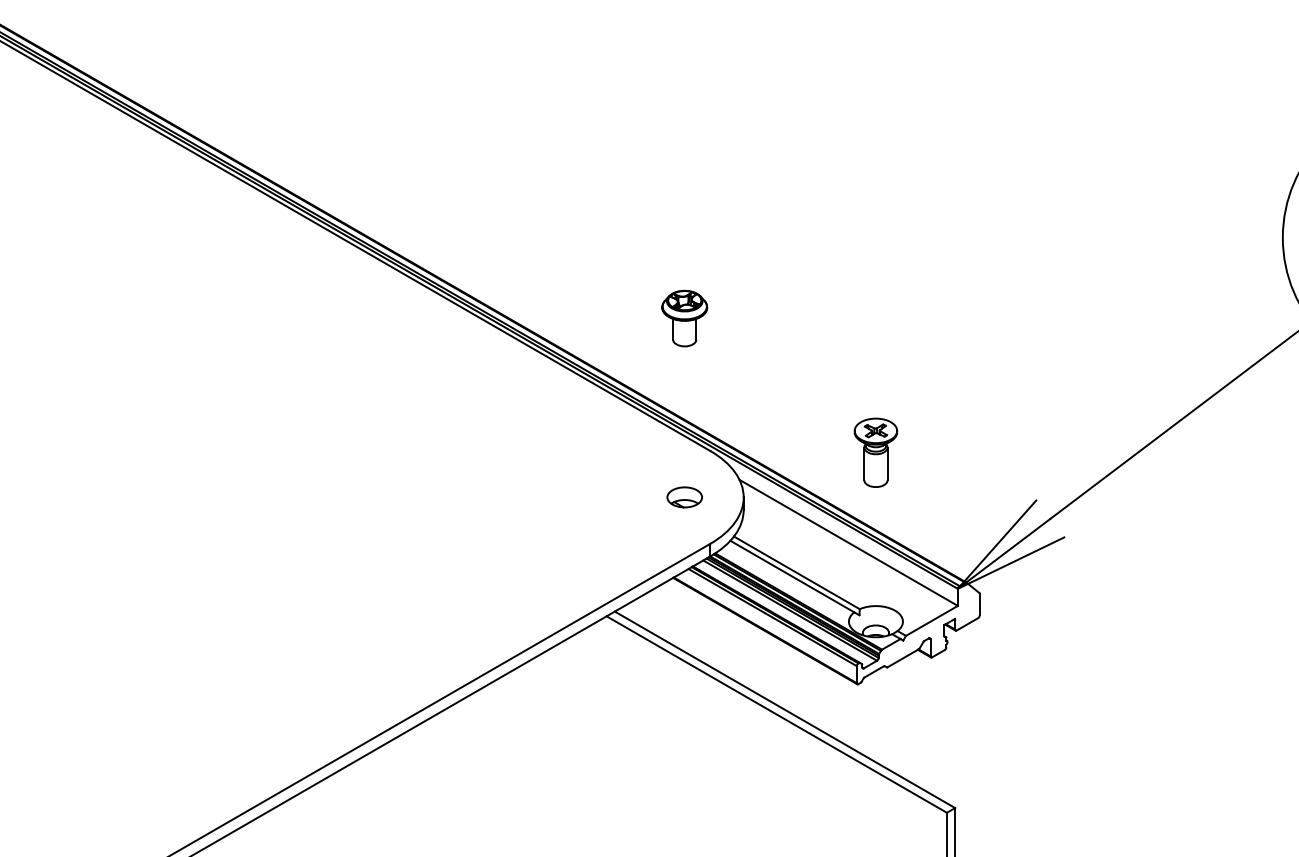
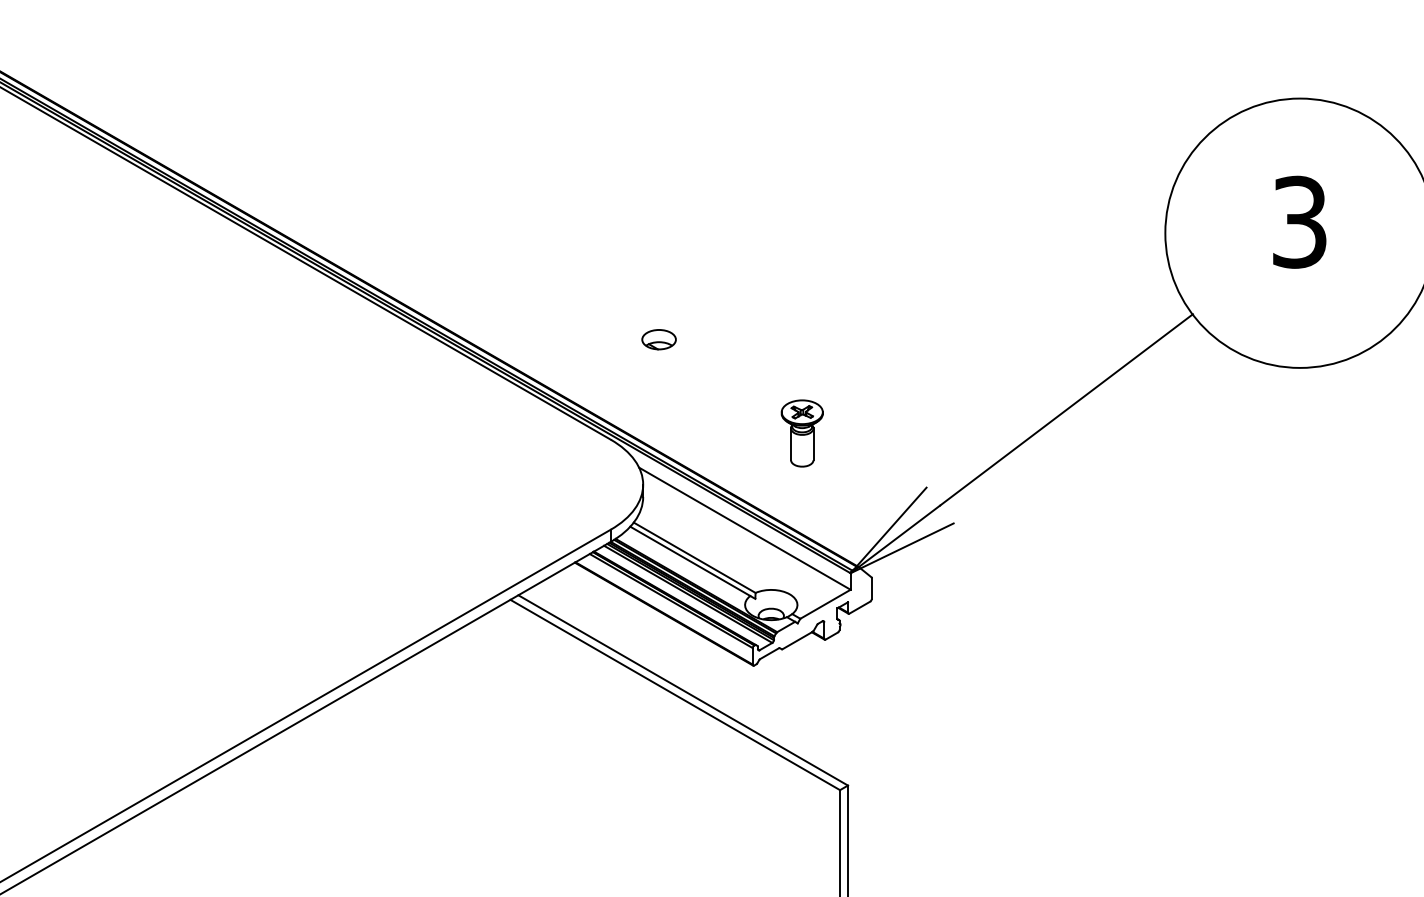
part: (684, 318) -> (585, 311), removed
part: (875, 452) -> (801, 433), moved
part: (684, 497) -> (658, 339), moved

